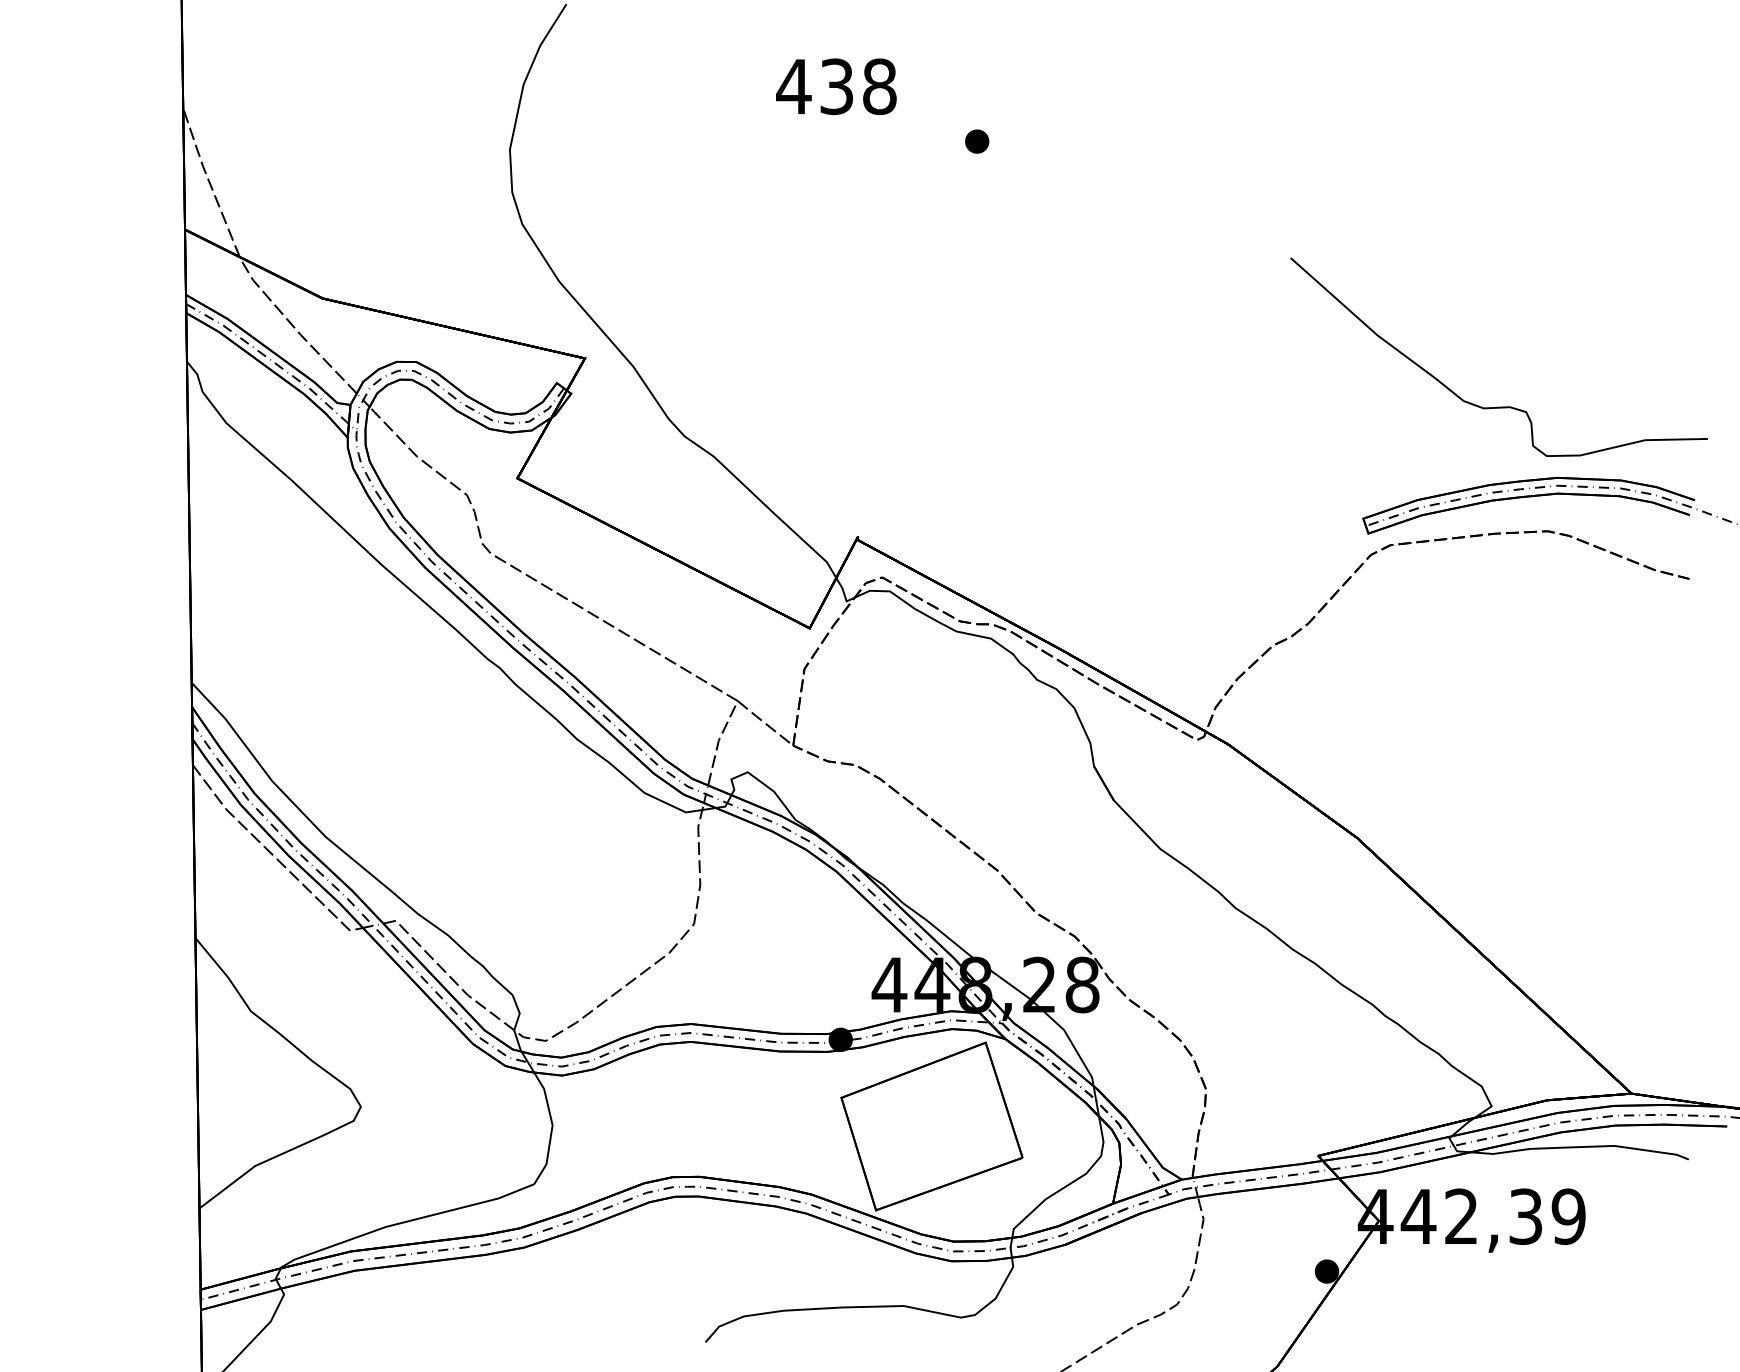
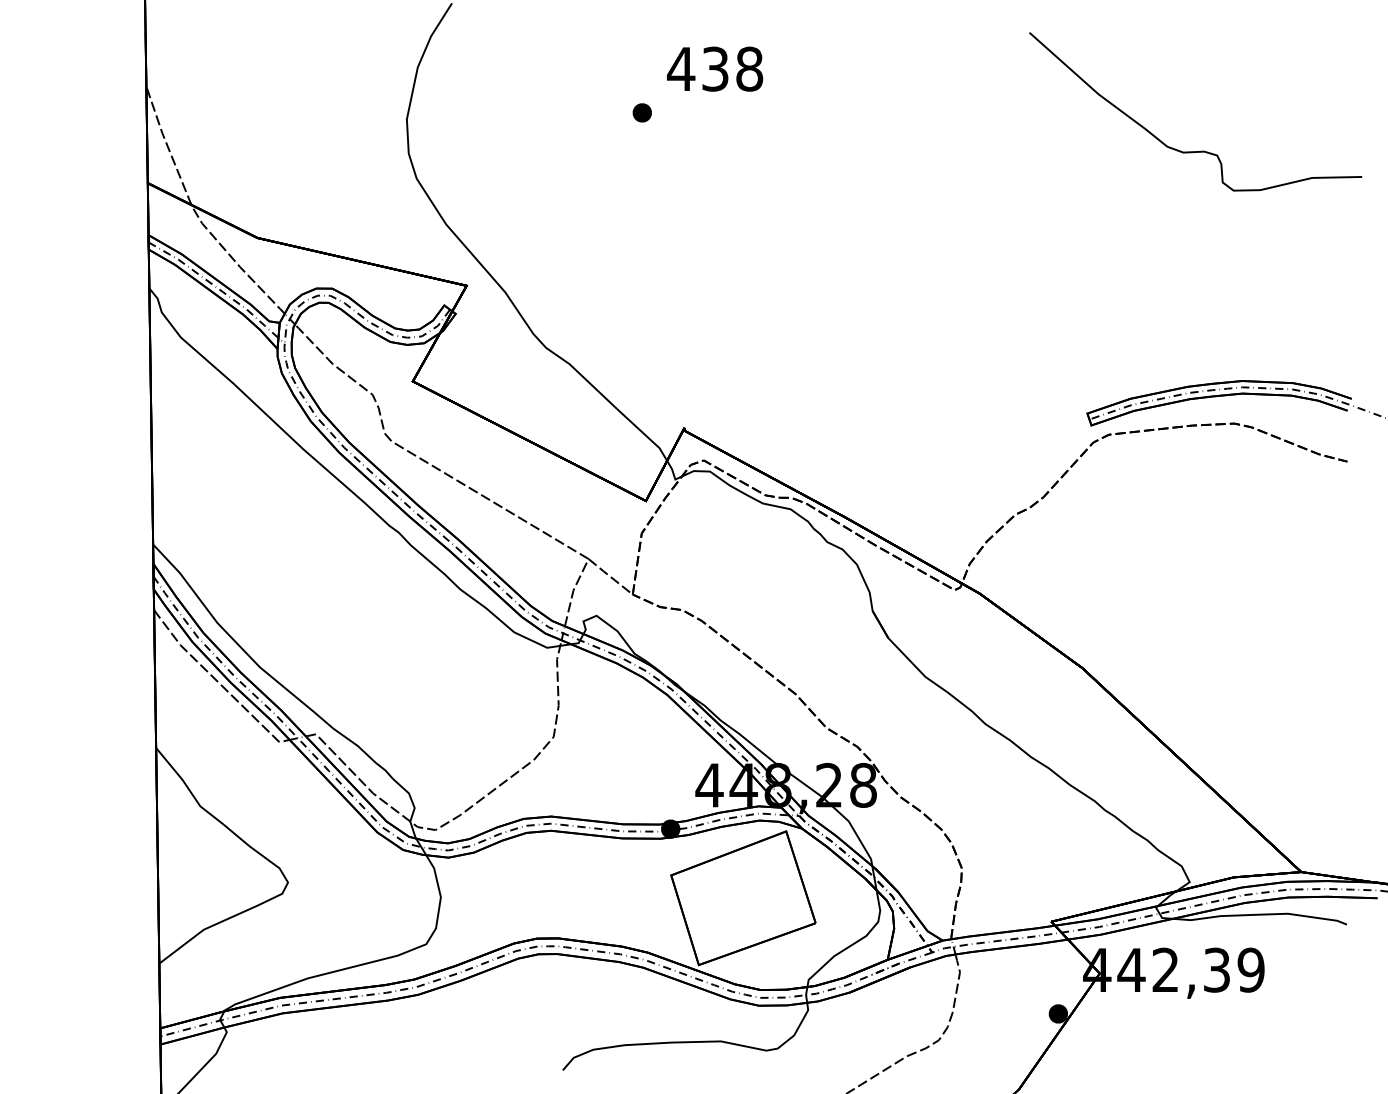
text: (836, 86) -> (715, 68), moved
part: (977, 141) -> (642, 112), moved
curve: (1498, 406) -> (1195, 151), moved

